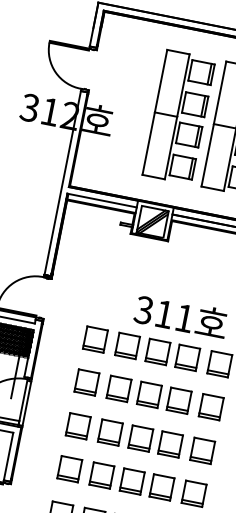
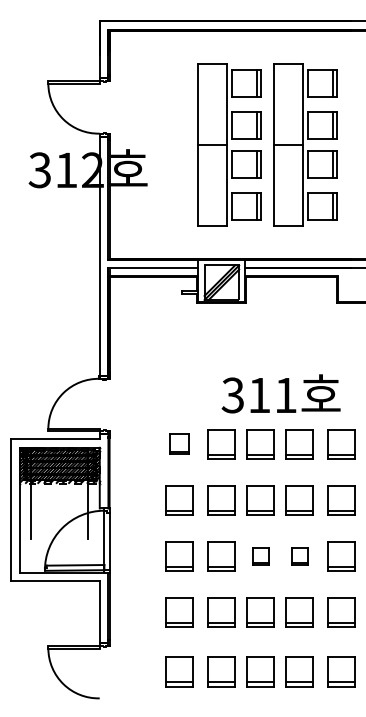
part: (95, 339) -> (179, 444), size x0.7
part: (140, 438) -> (260, 556), size x0.6
part: (170, 444) -> (299, 556), size x0.6

